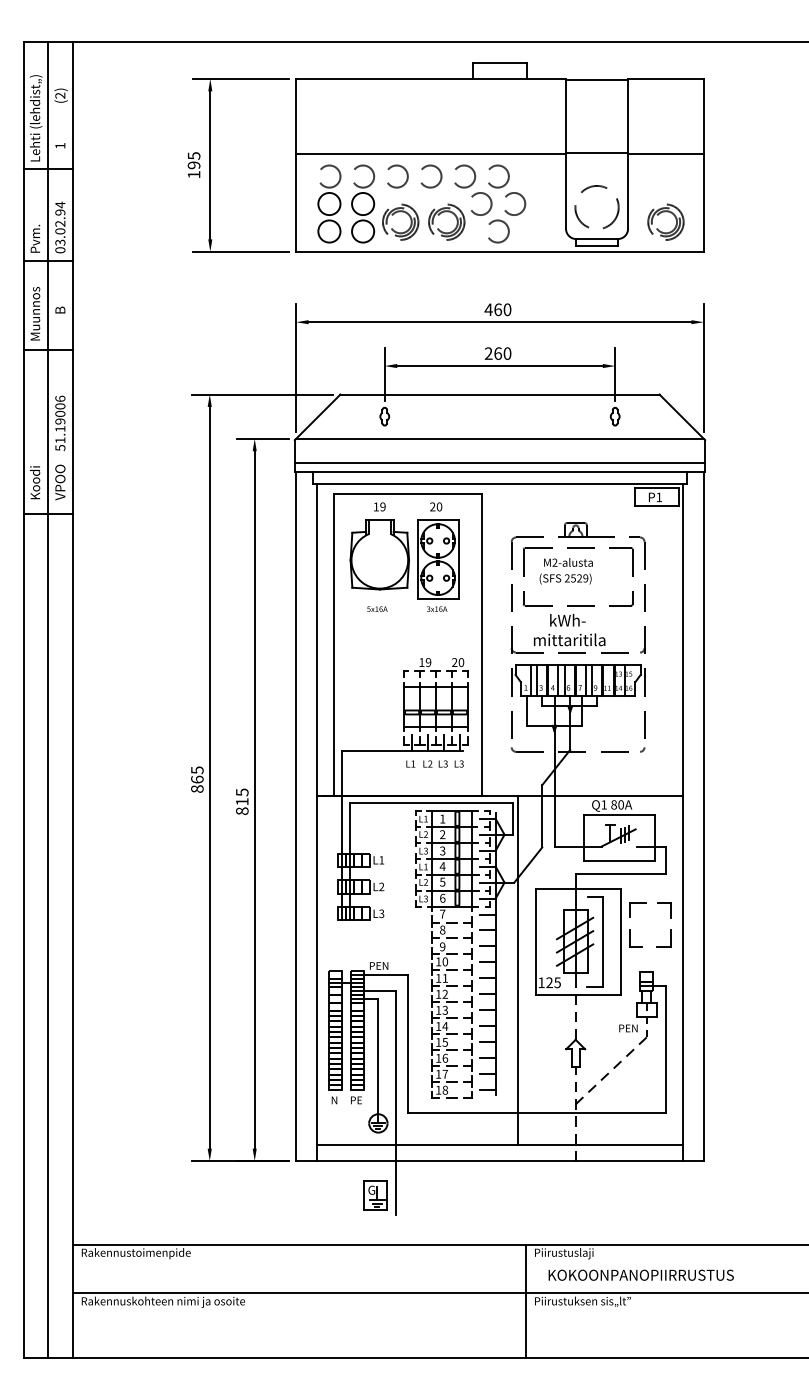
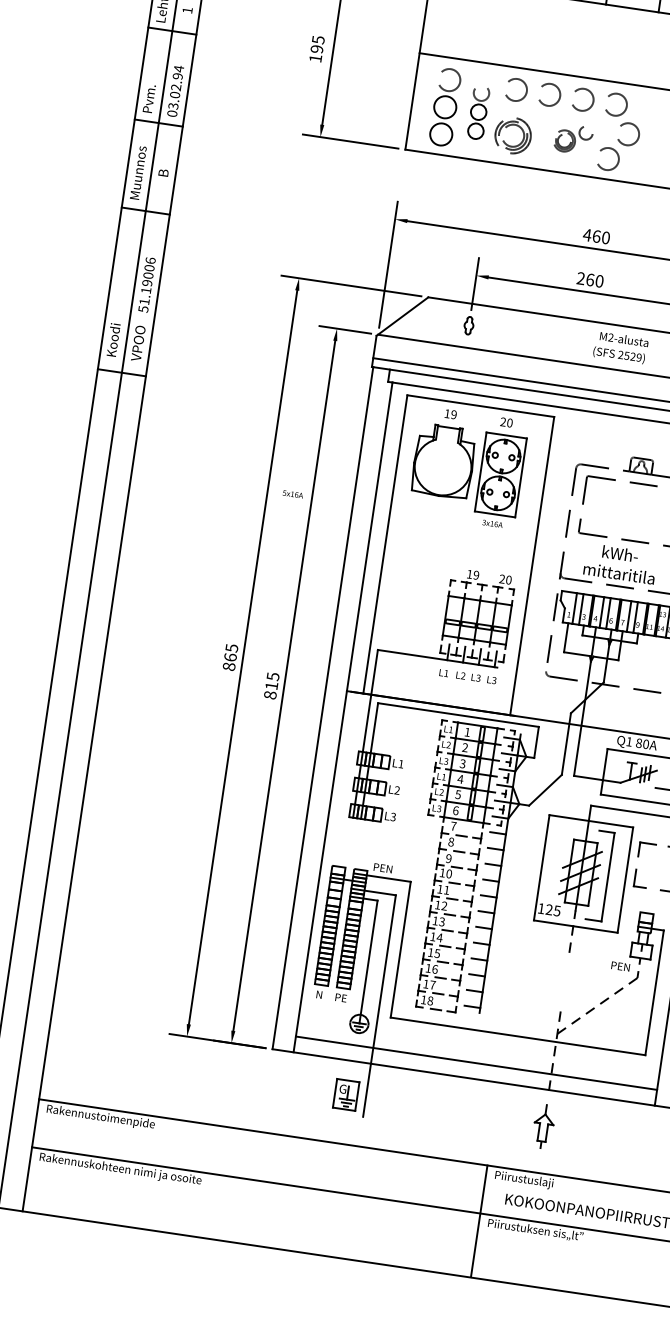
part: (363, 203) -> (479, 111), size x0.7
part: (460, 216) -> (573, 138), size x0.6
text: (565, 571) -> (620, 347), moved
text: (377, 608) -> (293, 493), moved
line: (517, 970) -> (519, 893), removed
part: (575, 1051) -> (543, 1126), moved

